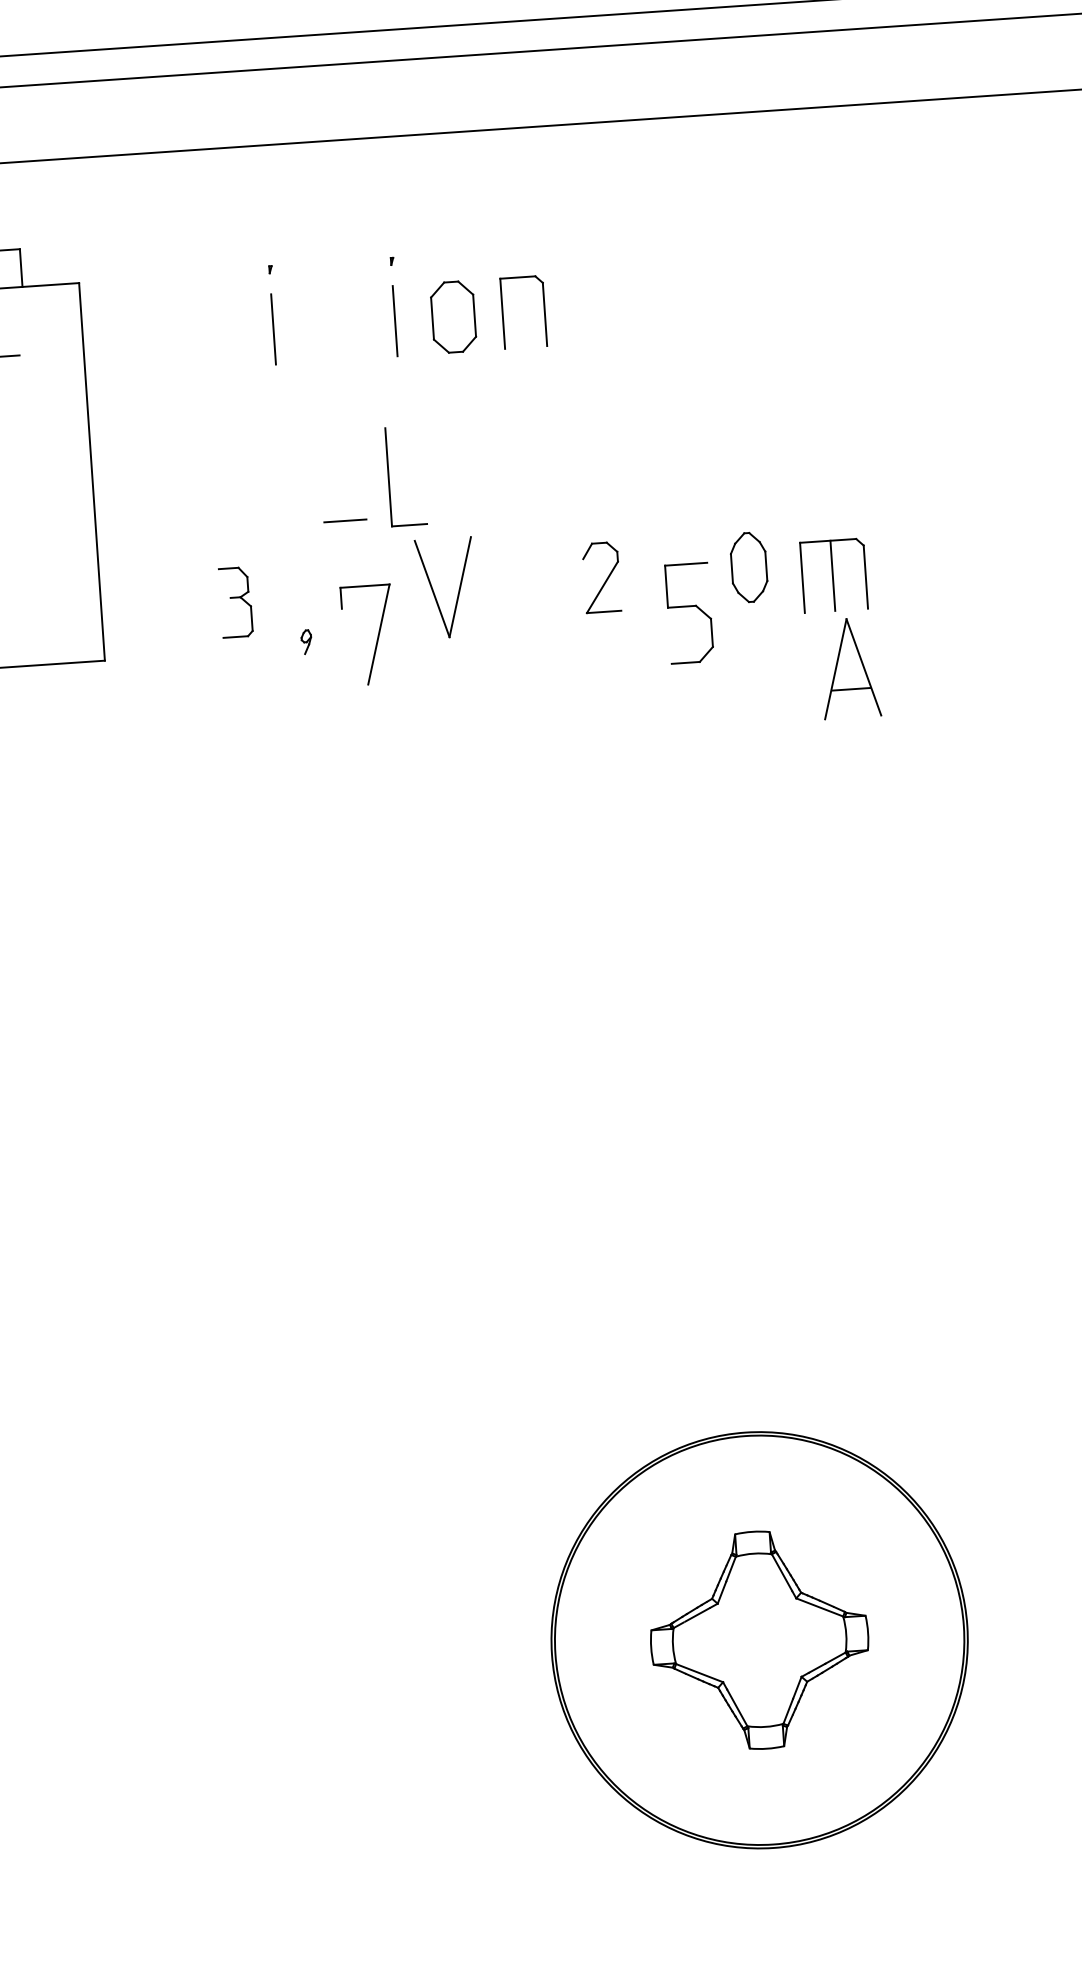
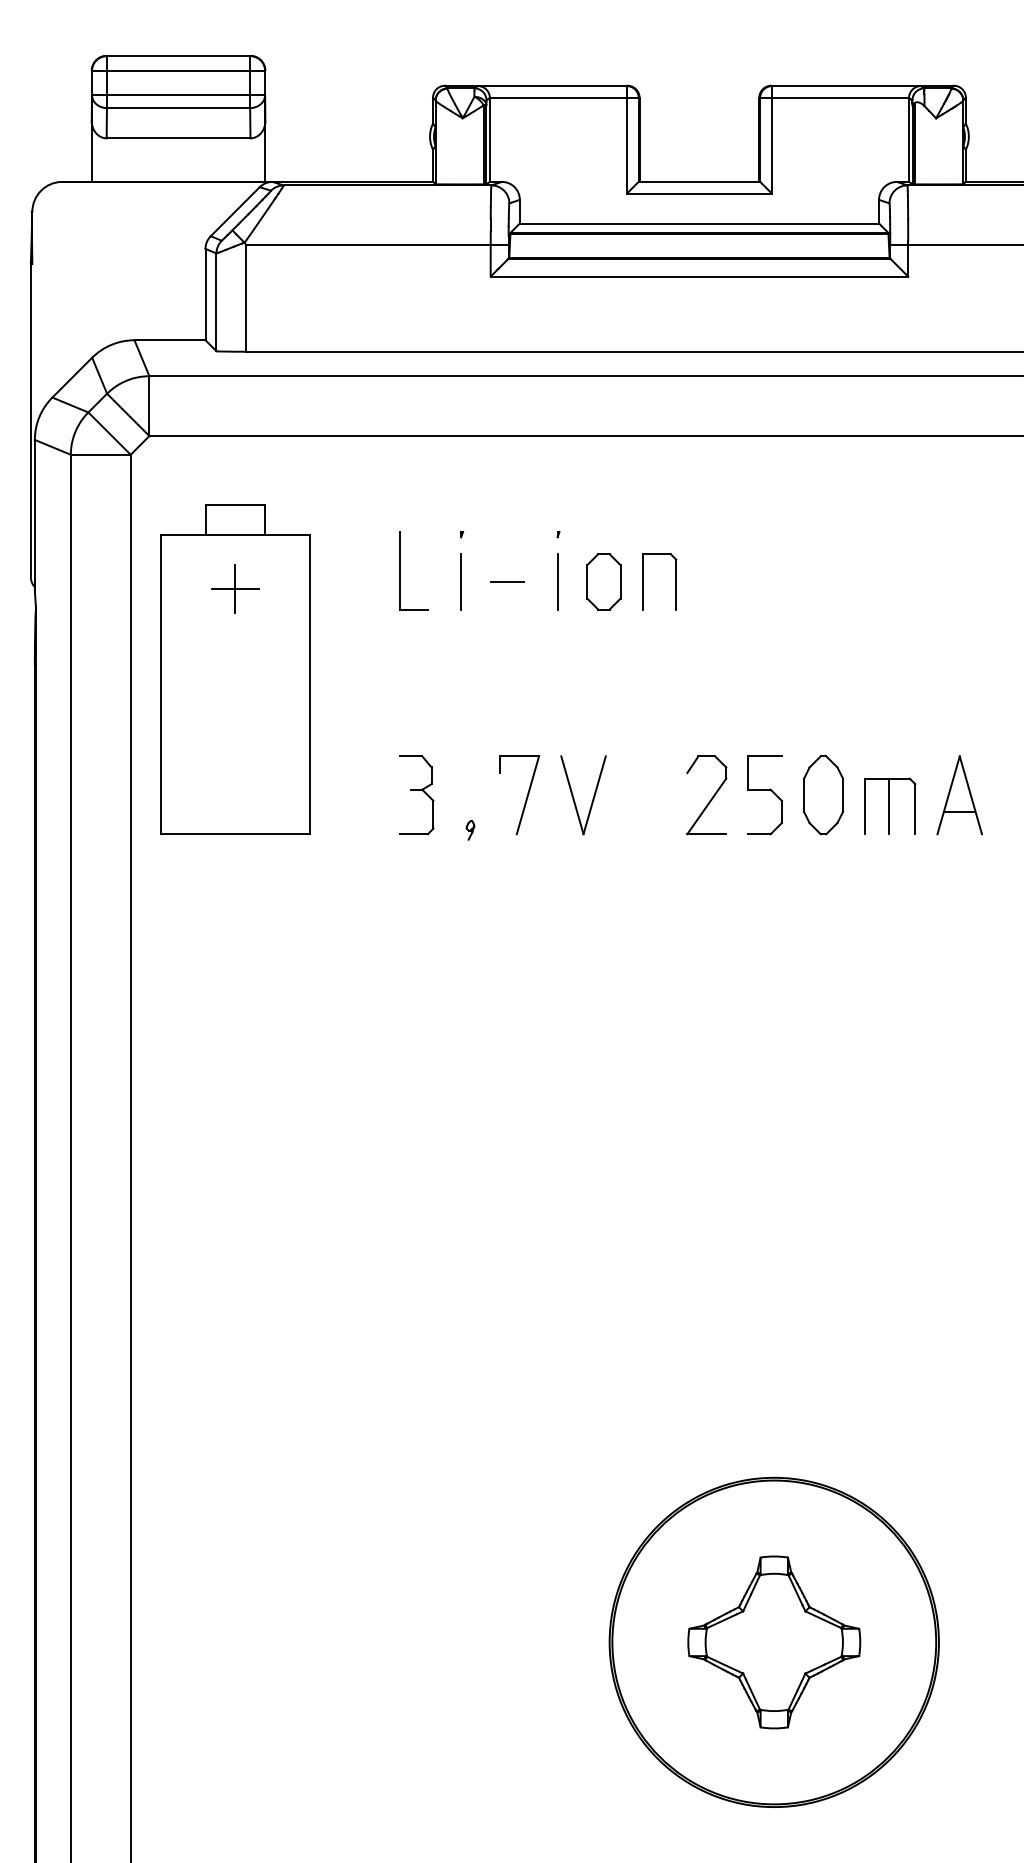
part: (389, 476) -> (400, 570), moved
line: (345, 520) -> (507, 581), moved
part: (748, 567) -> (823, 795), size x1.43
part: (601, 577) -> (706, 795), size x1.43
part: (235, 602) -> (416, 795), size x1.43
part: (688, 613) -> (764, 795), moved
part: (377, 636) -> (526, 796), moved
part: (849, 668) -> (959, 795), moved

